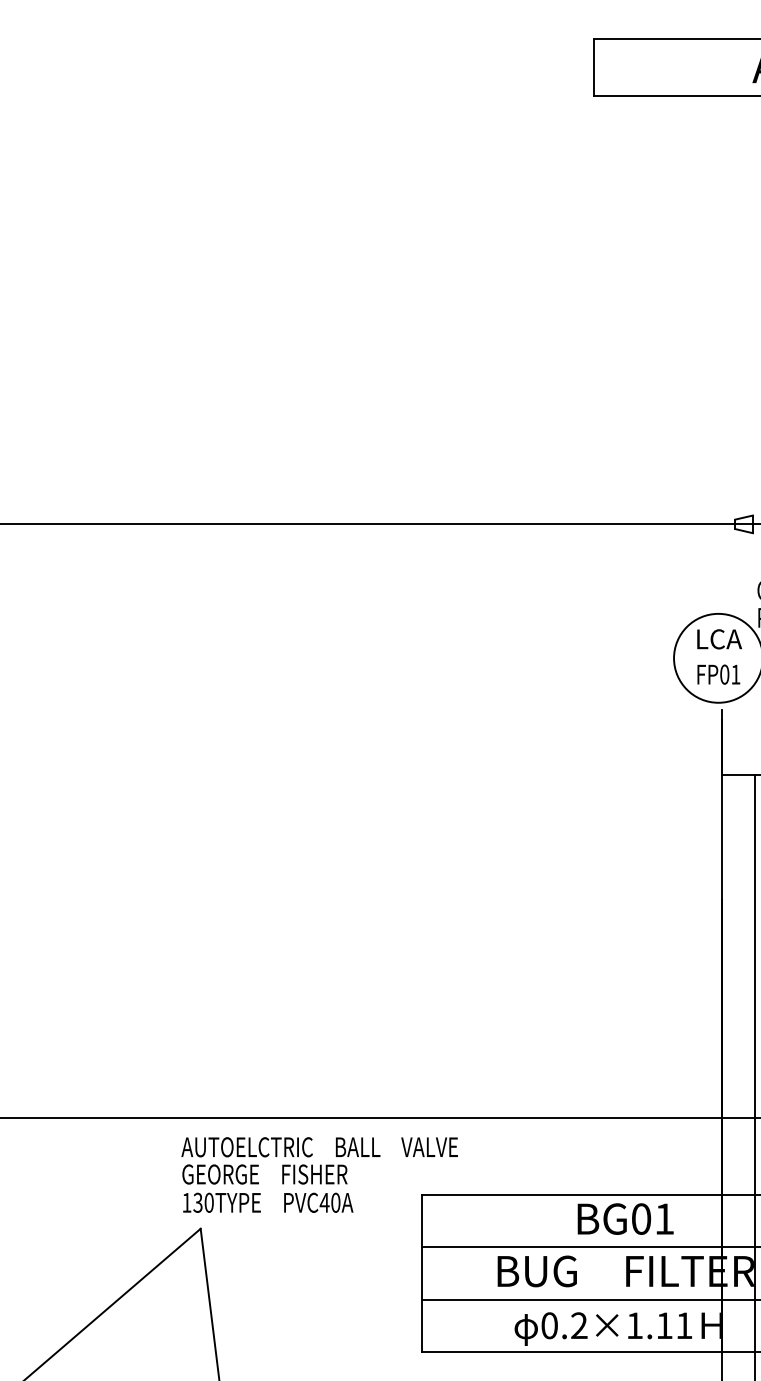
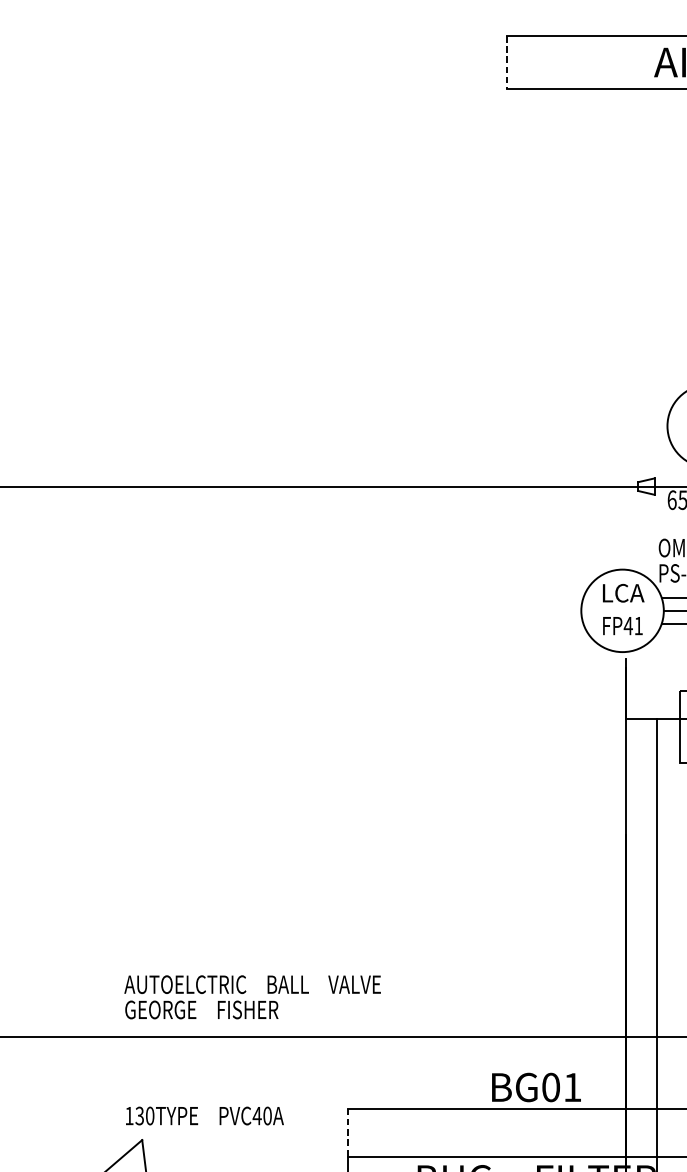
line: (593, 67) -> (506, 62), solid -> dashed
text: (724, 674) -> (628, 625), FP01 -> FP41
text: (319, 1160) -> (252, 996), moved
text: (625, 1218) -> (536, 1086), moved
line: (422, 1221) -> (347, 1133), solid -> dashed

